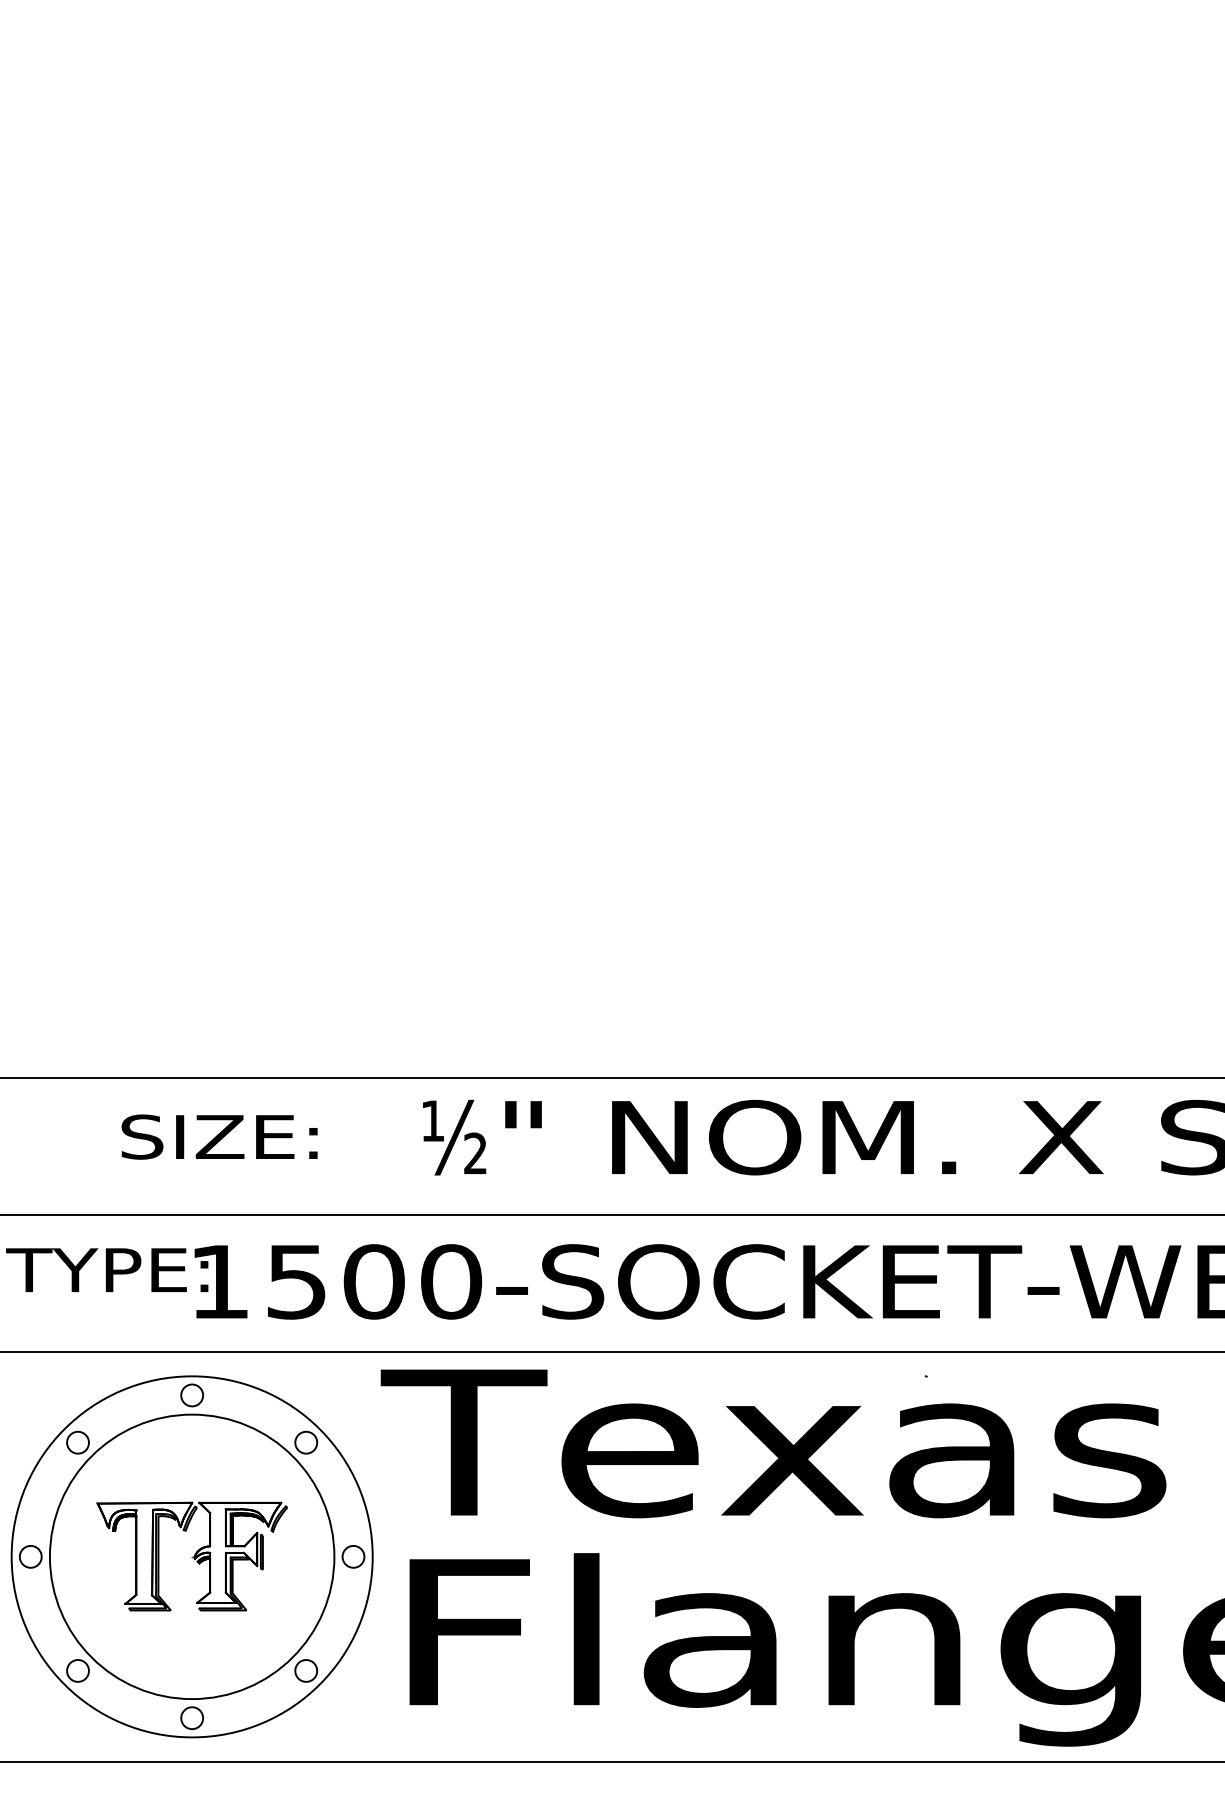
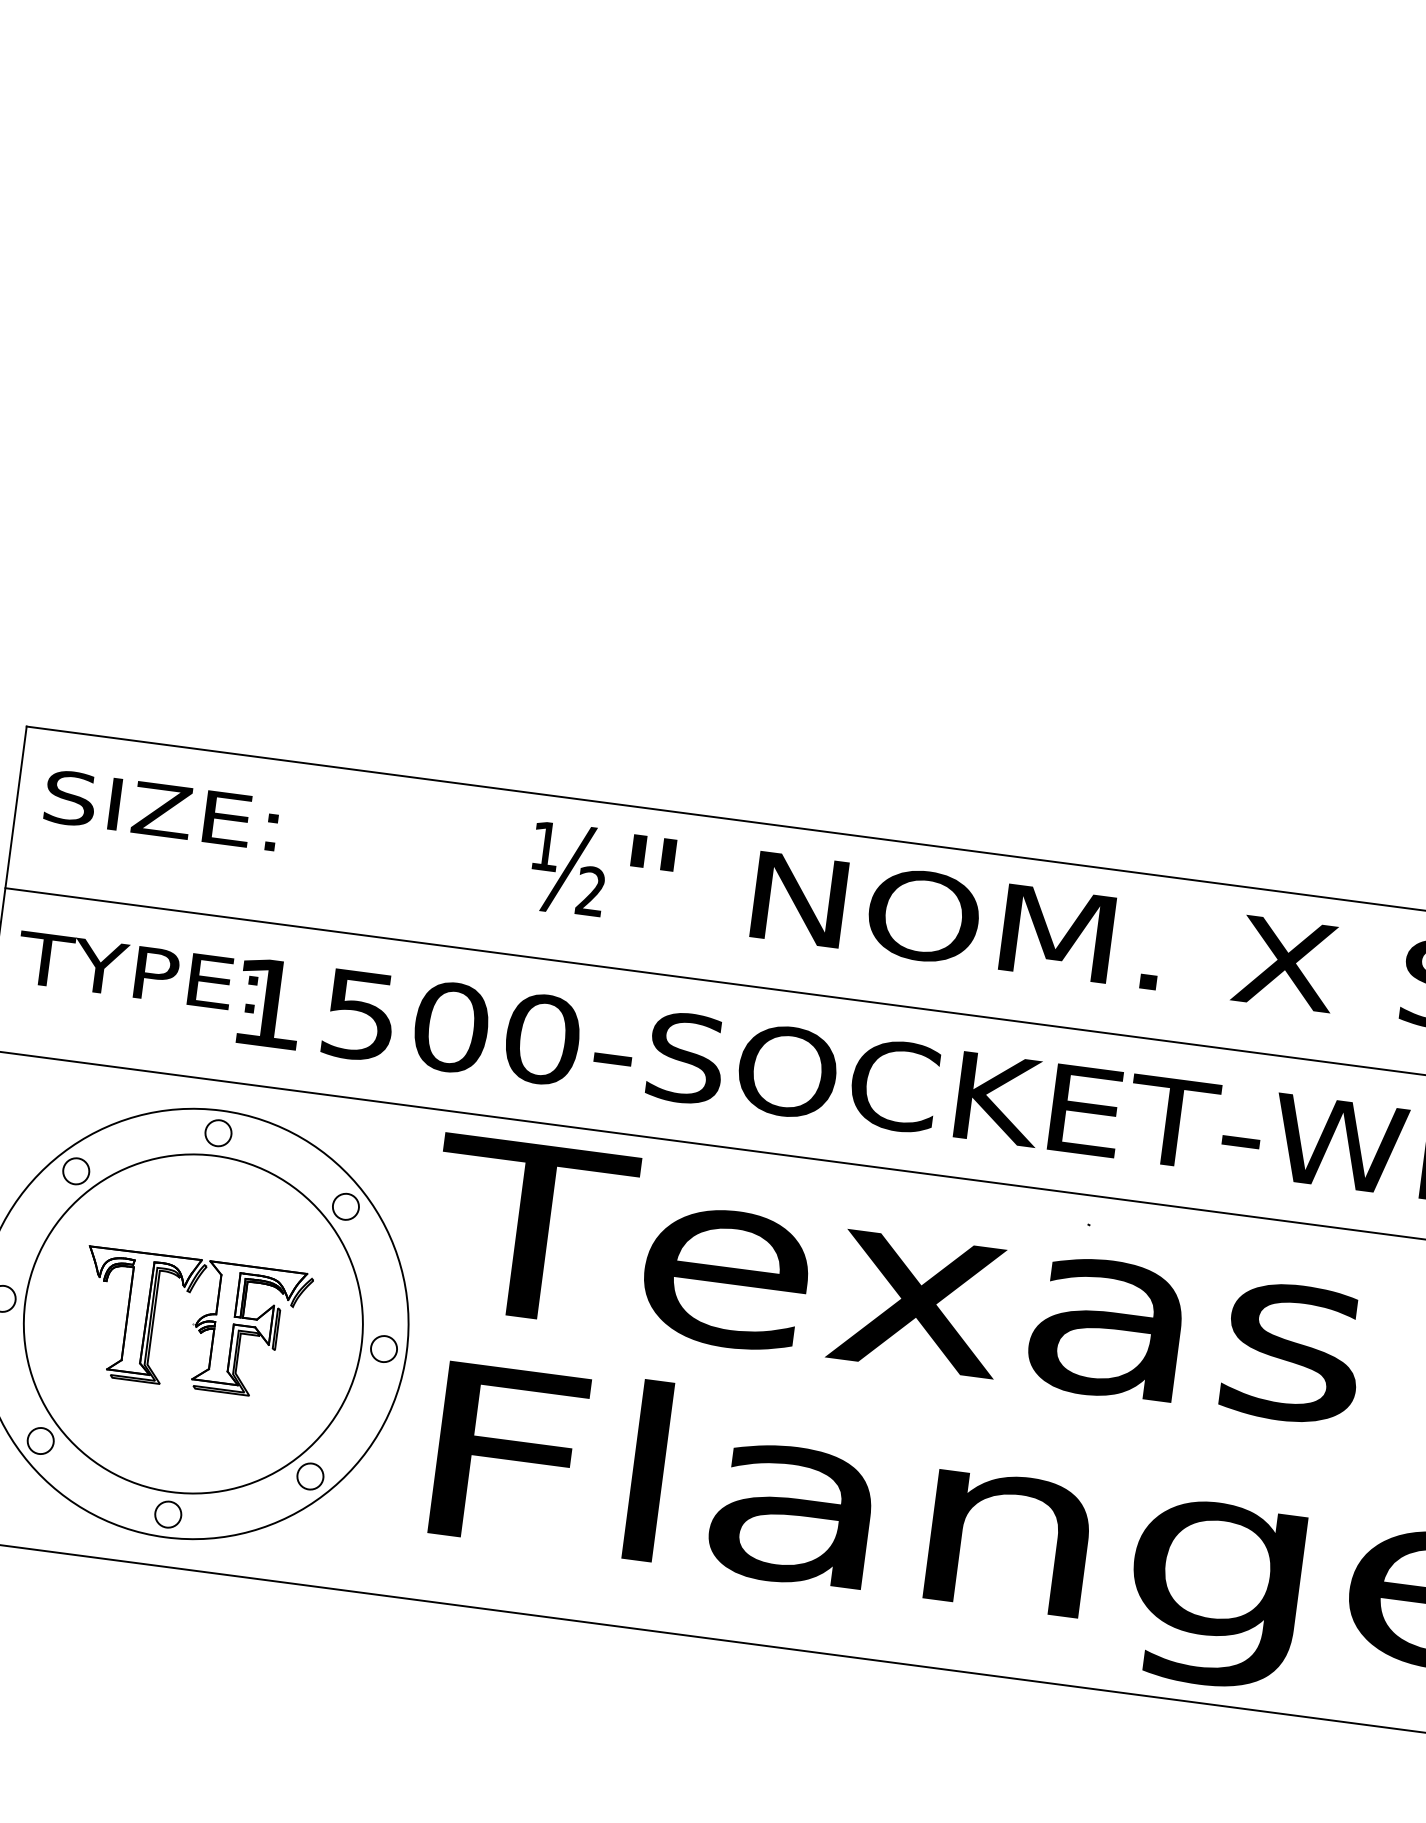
text: (219, 1136) -> (161, 809), moved

